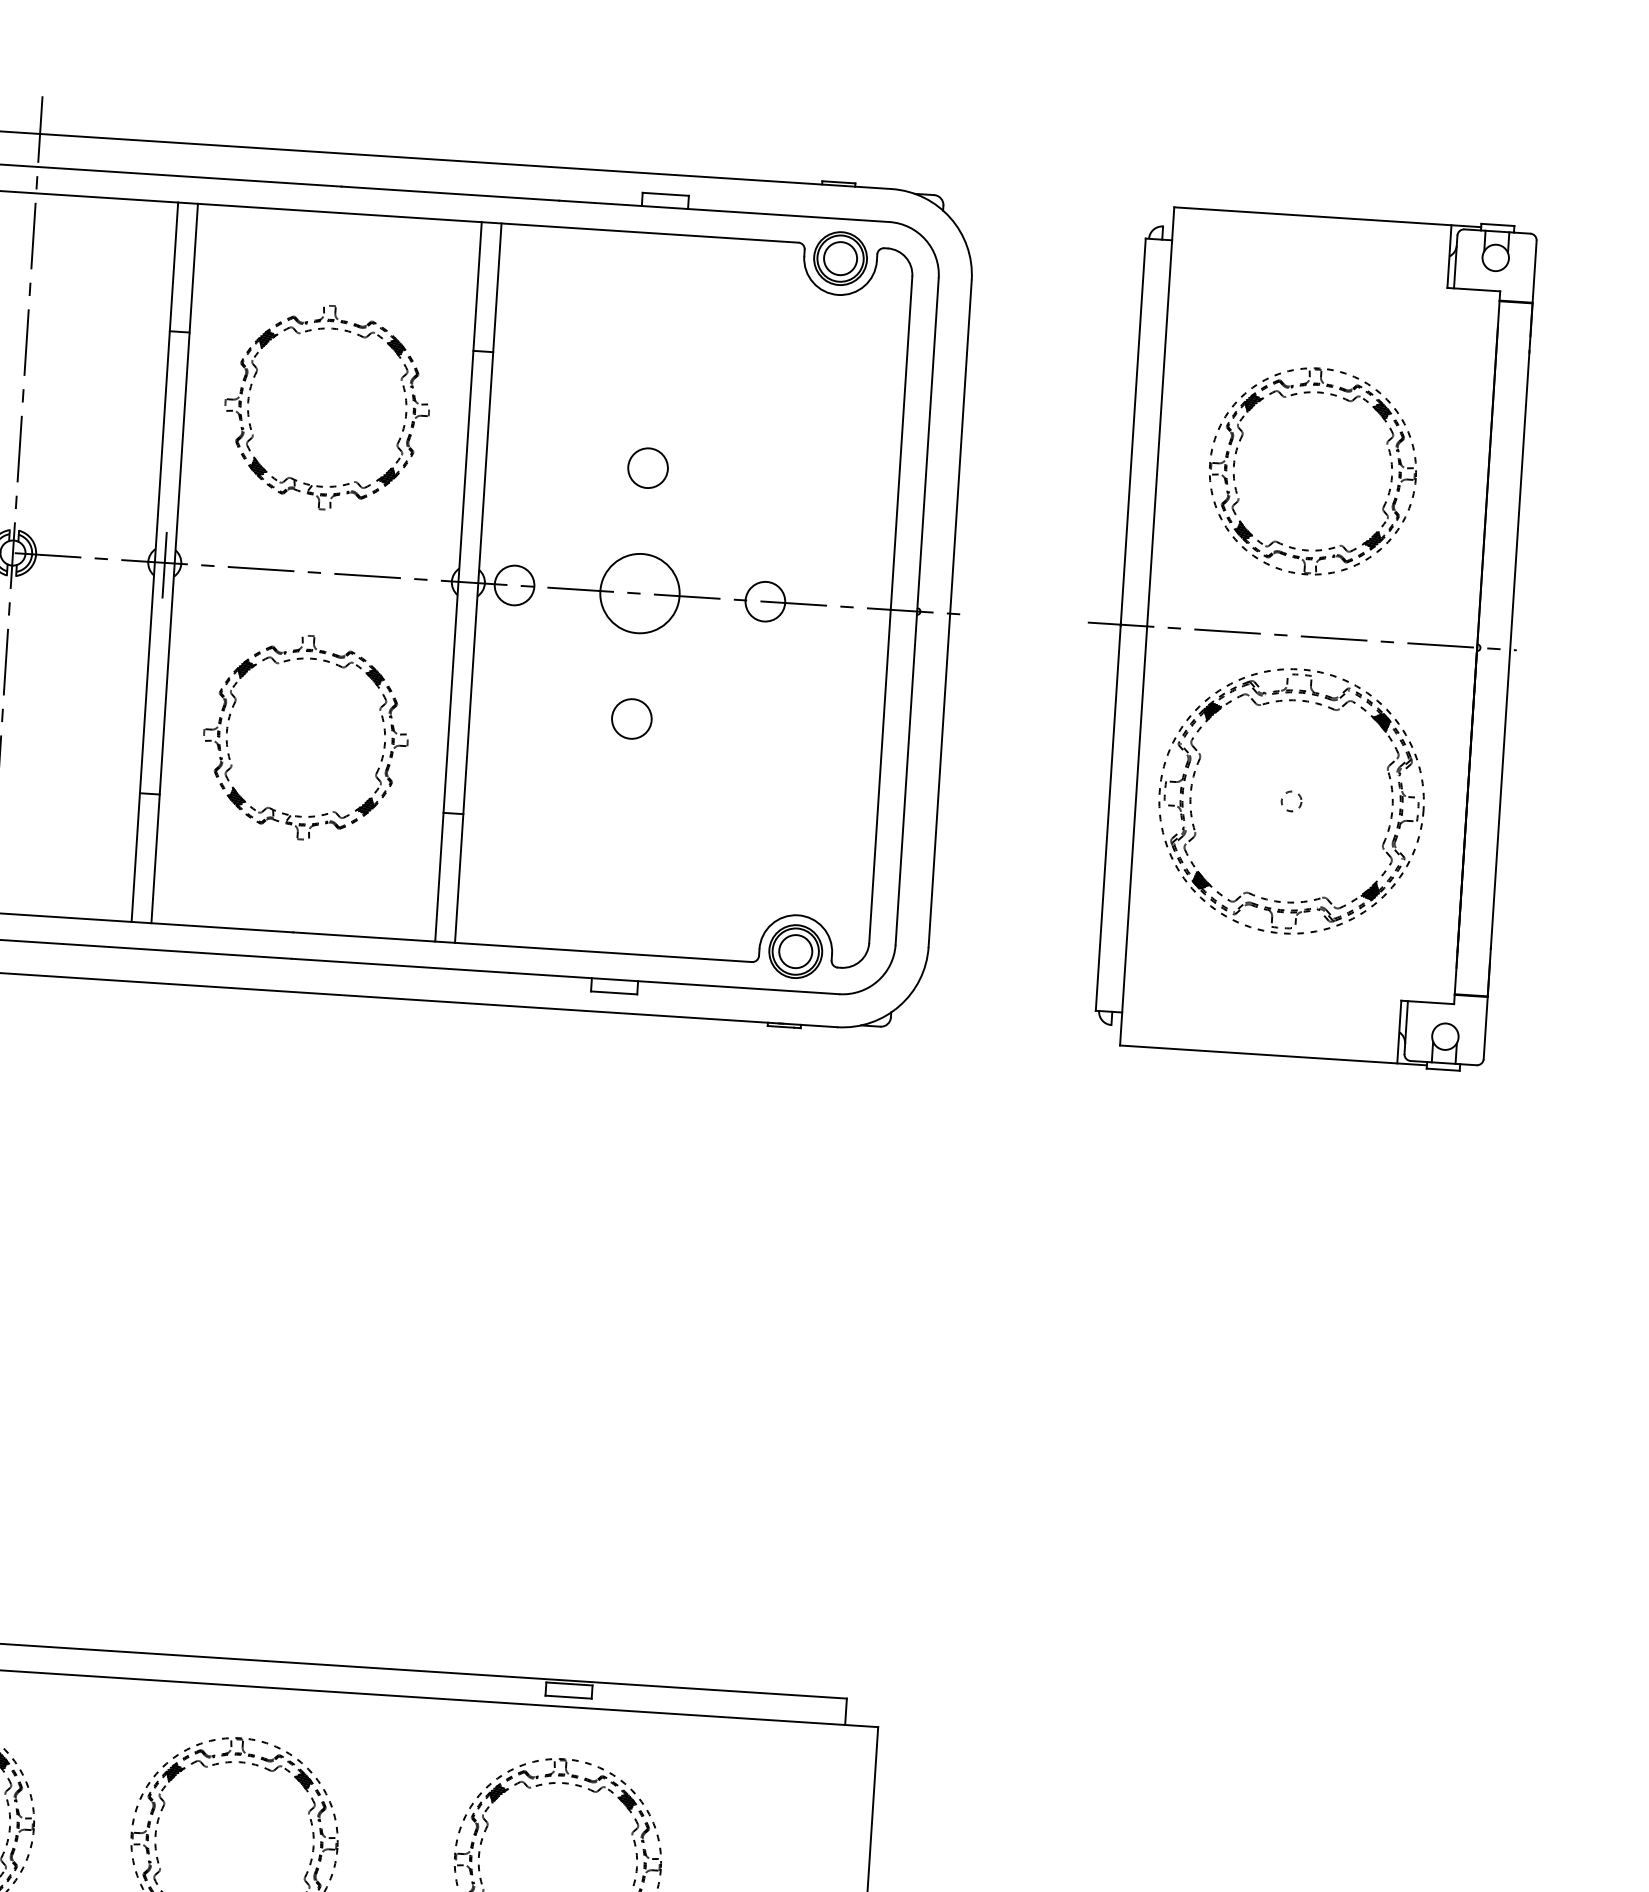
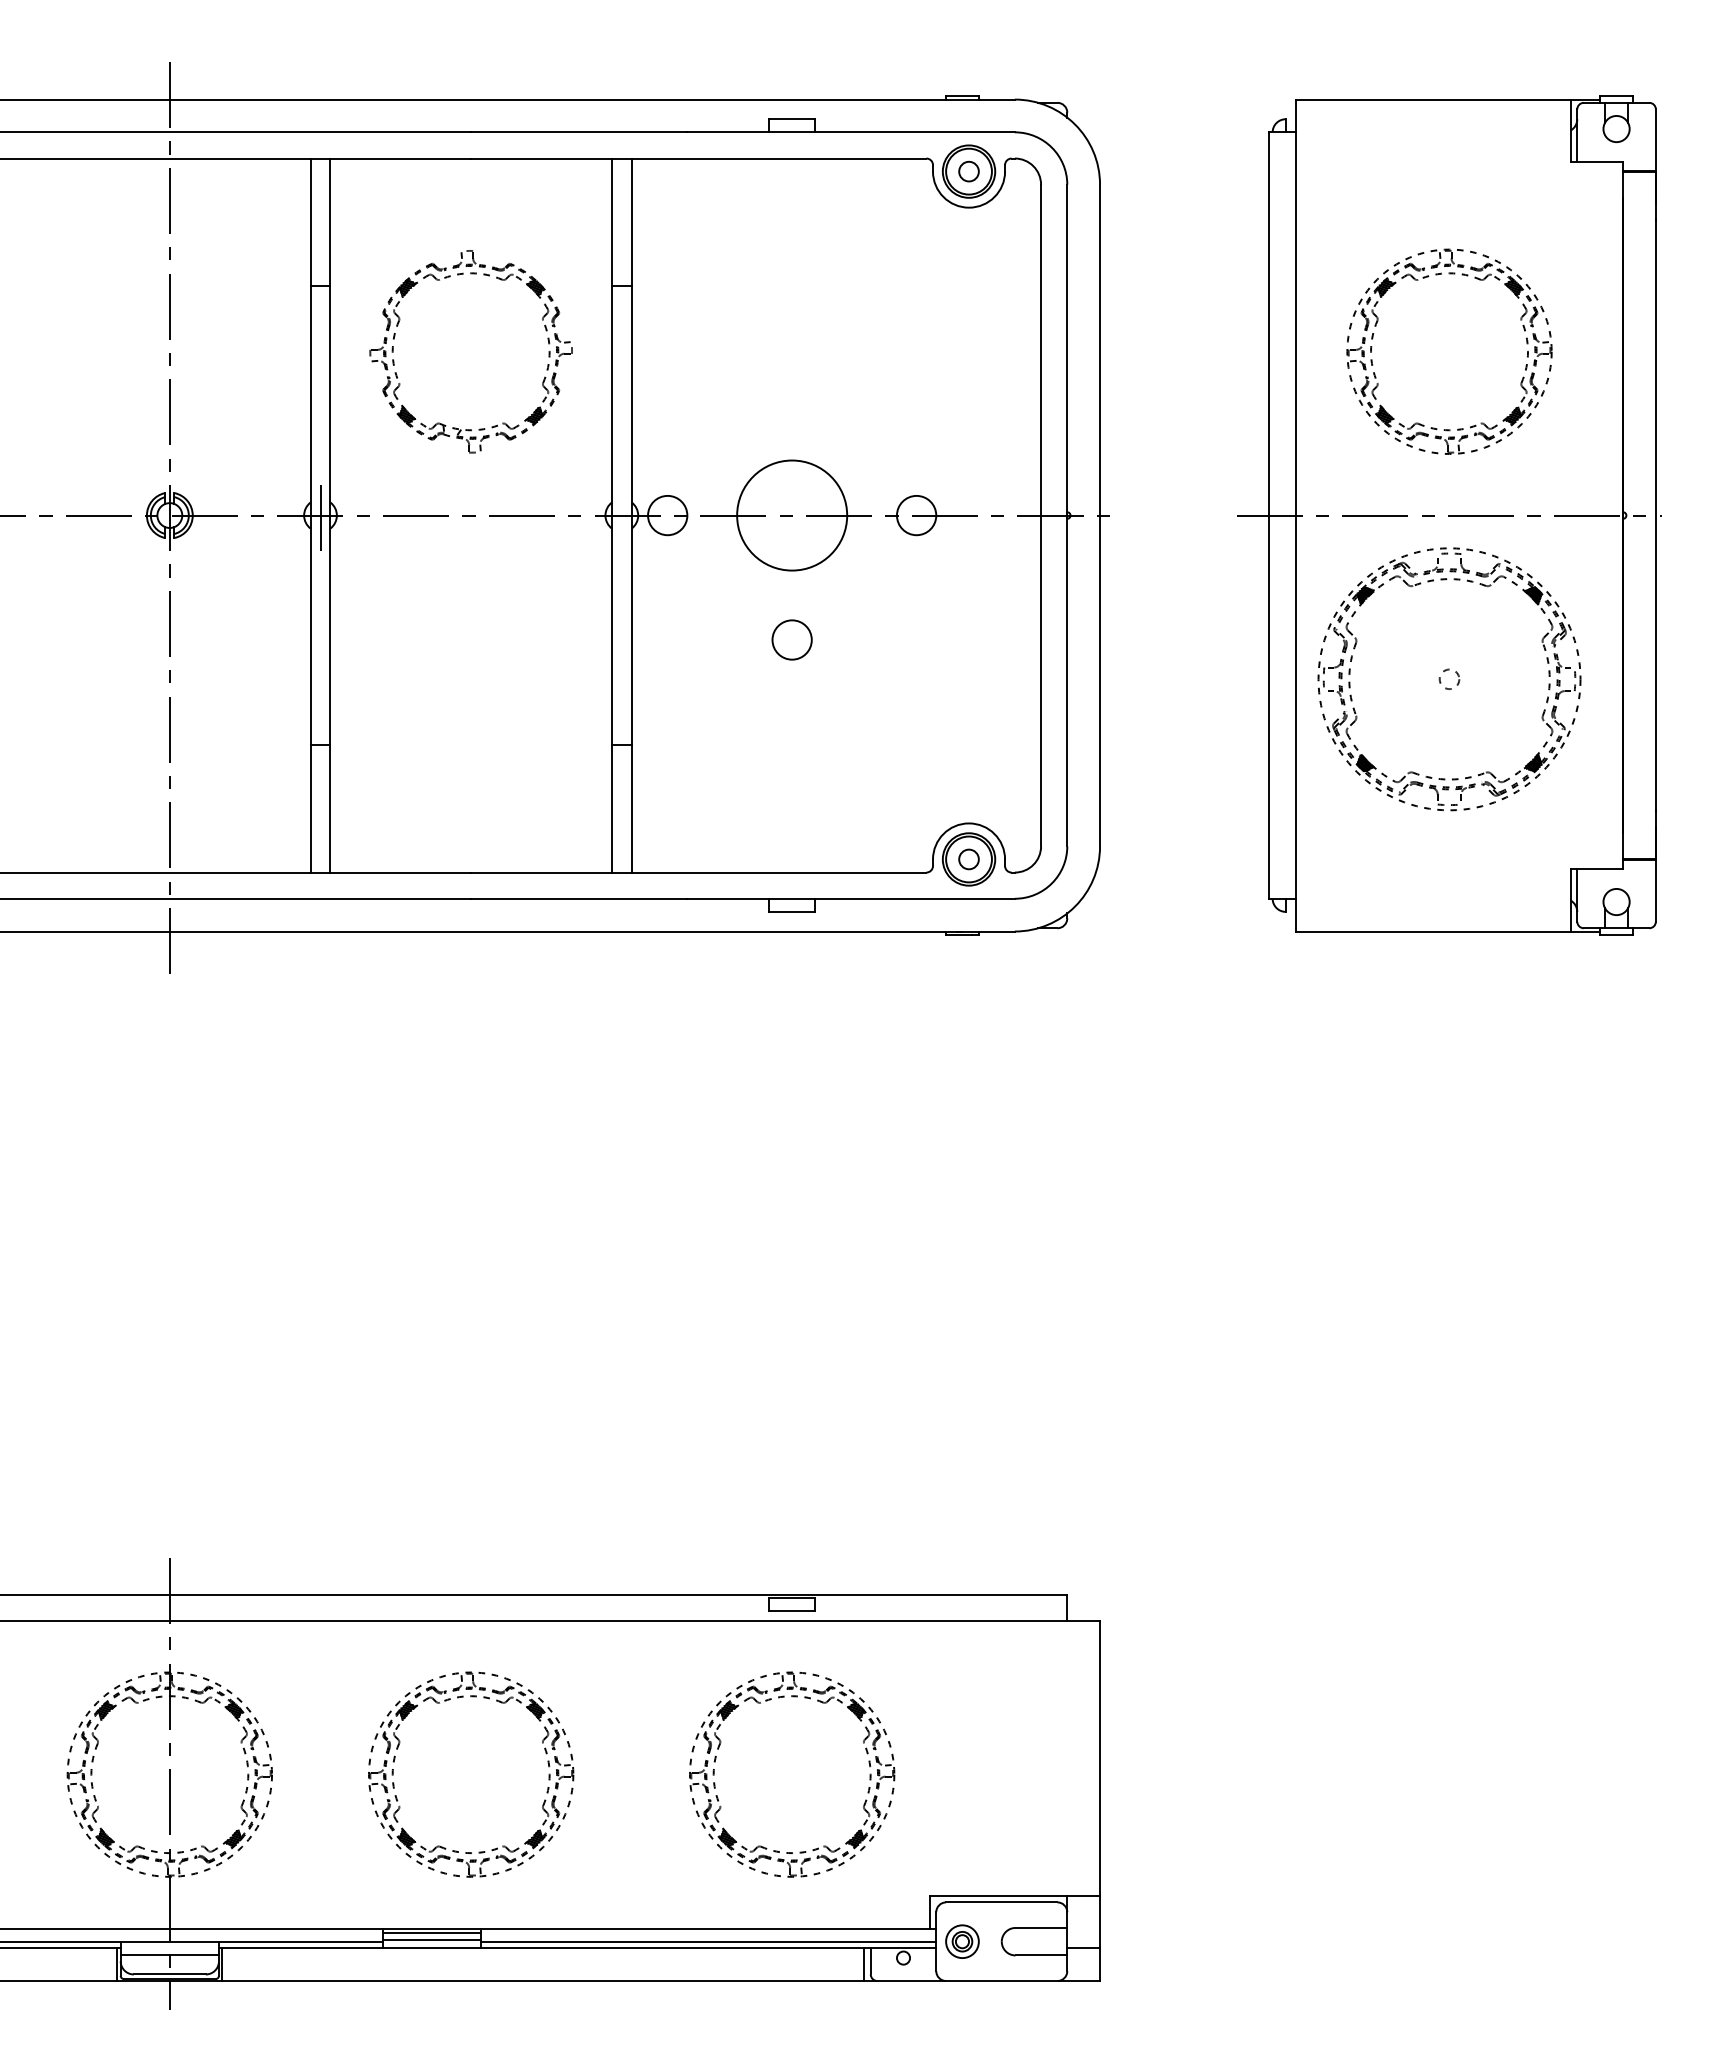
circle: (840, 258) -> (968, 171), size x0.6
circle: (647, 467) -> (791, 390), removed
circle: (639, 593) -> (791, 515), size x1.4
part: (228, 741) -> (394, 688), removed
circle: (795, 951) -> (968, 859), size x0.6

